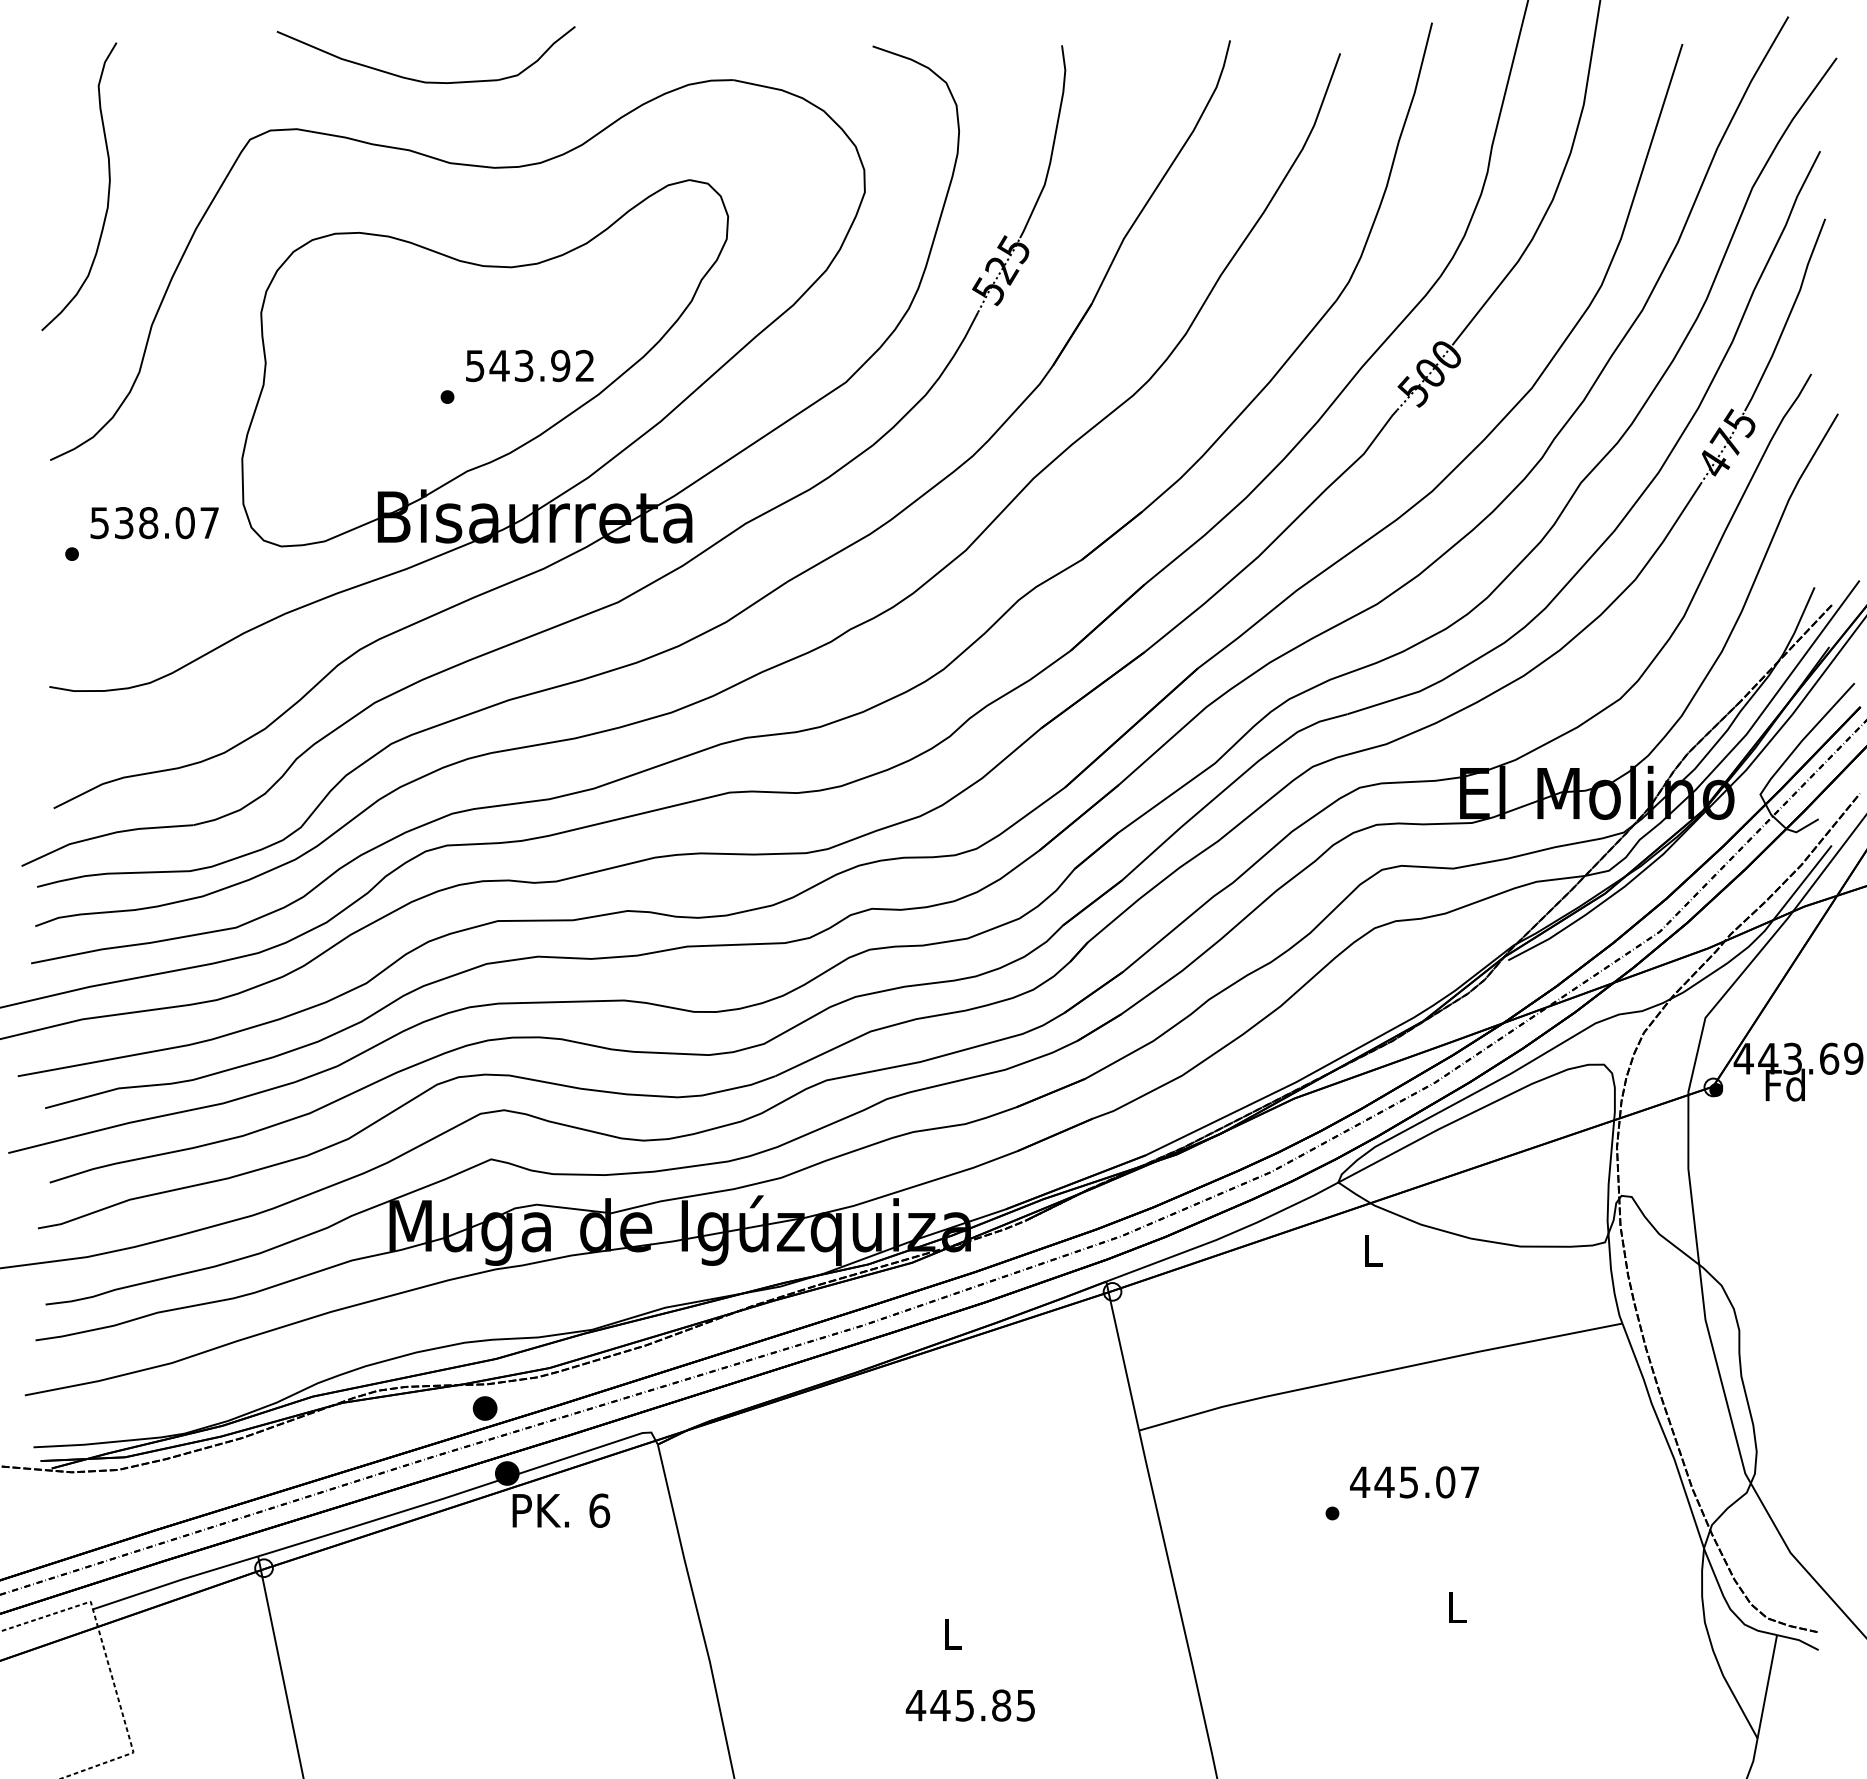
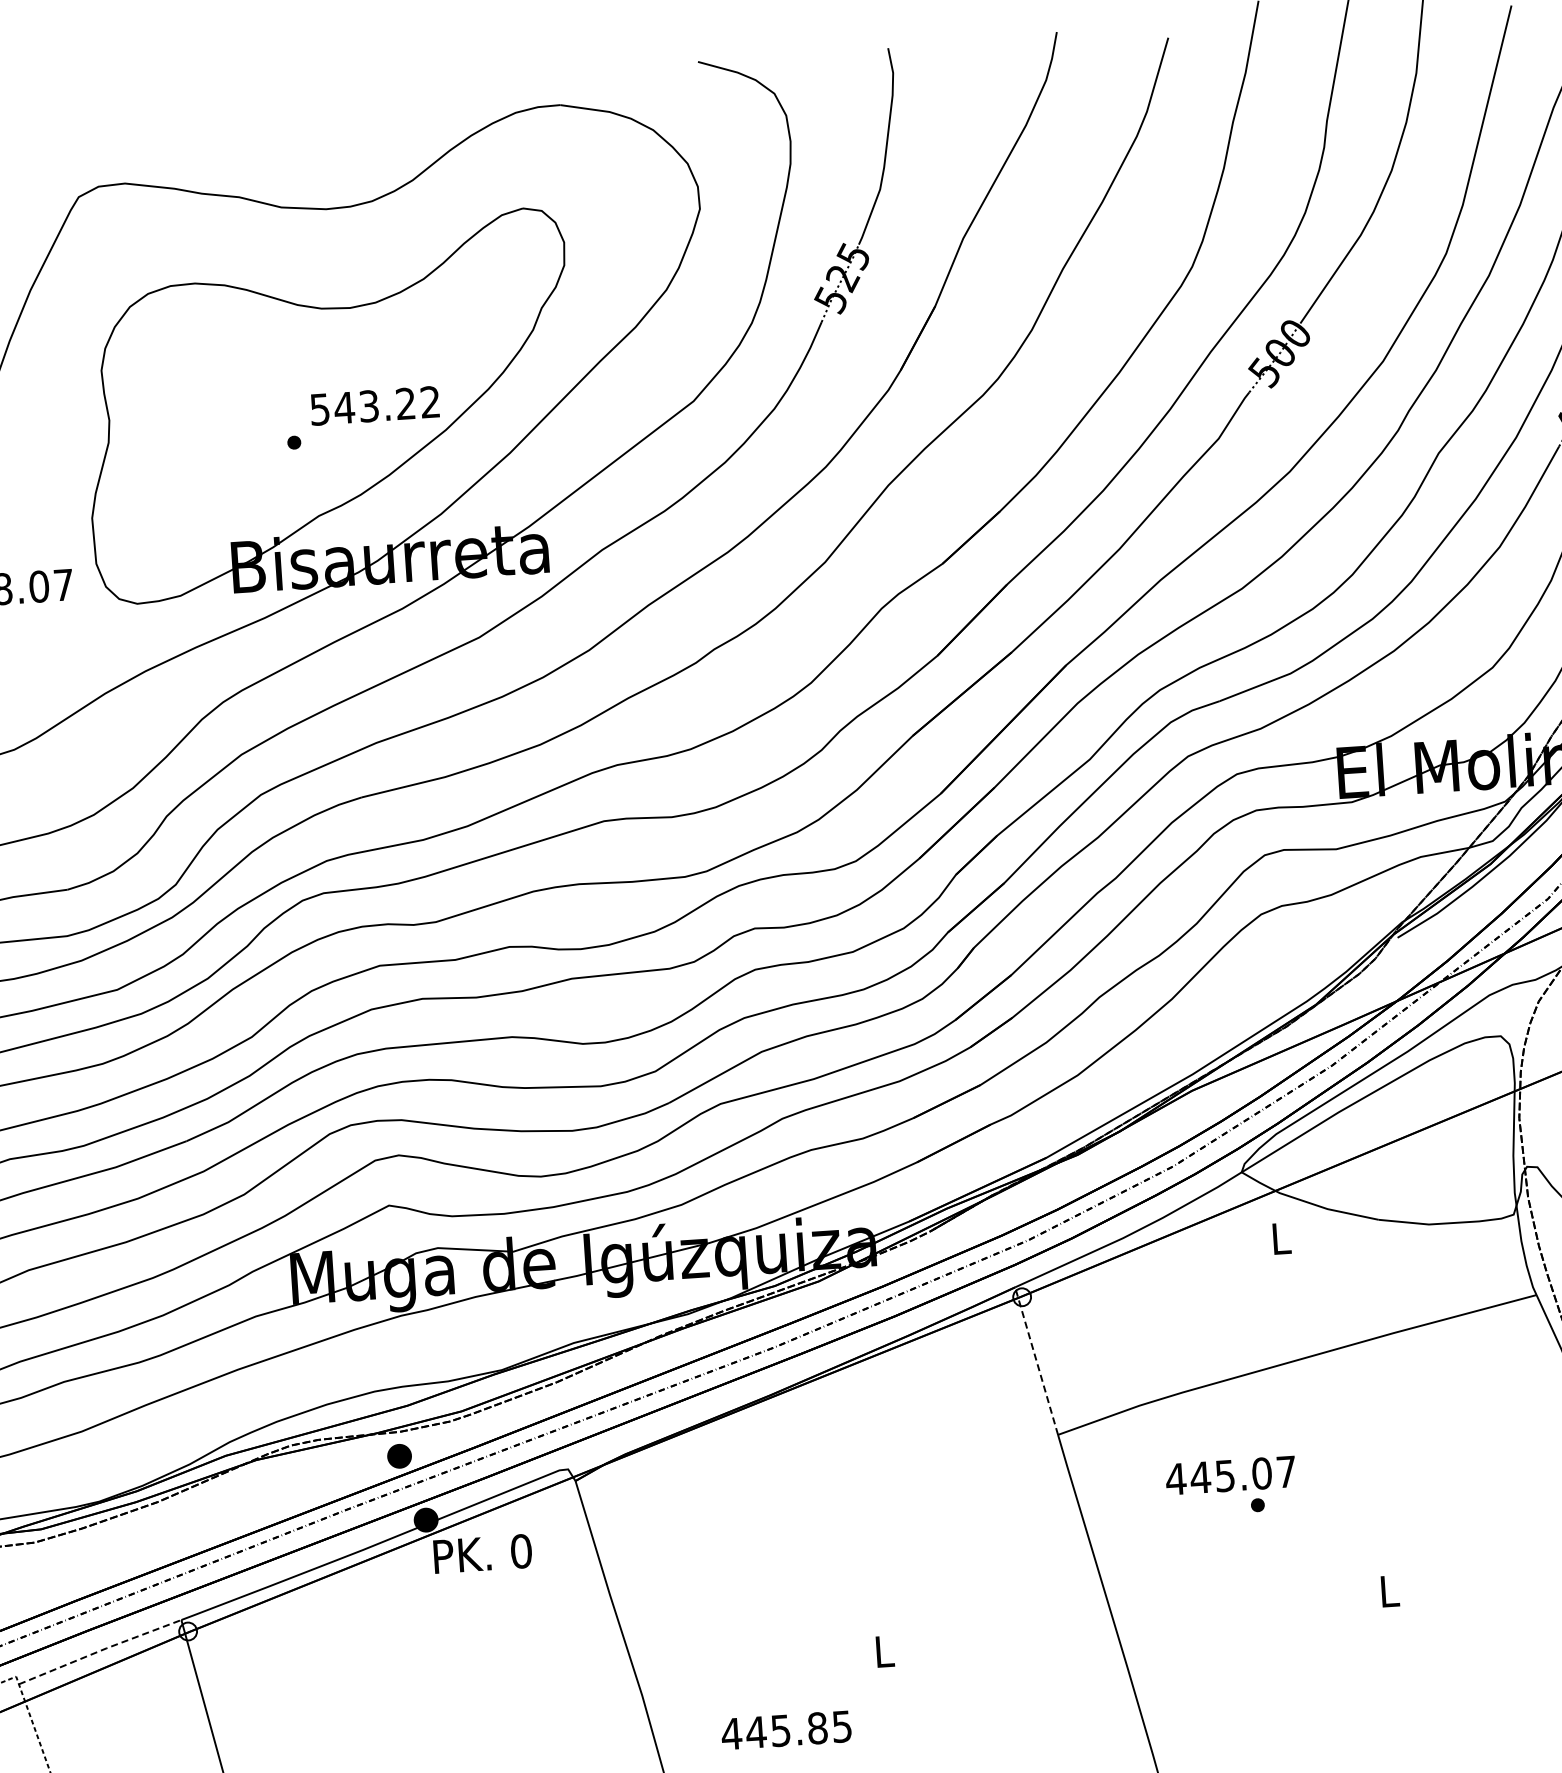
part: (417, 79) -> (242, 125), removed
text: (560, 366) -> (405, 404), 543.92 -> 543.22
line: (1122, 1355) -> (1036, 1360), solid -> dashed
text: (1414, 1482) -> (1230, 1475), moved
text: (599, 1510) -> (521, 1551), 6 -> 0
line: (175, 1581) -> (100, 1650), solid -> dashed
text: (969, 1705) -> (785, 1730), moved

